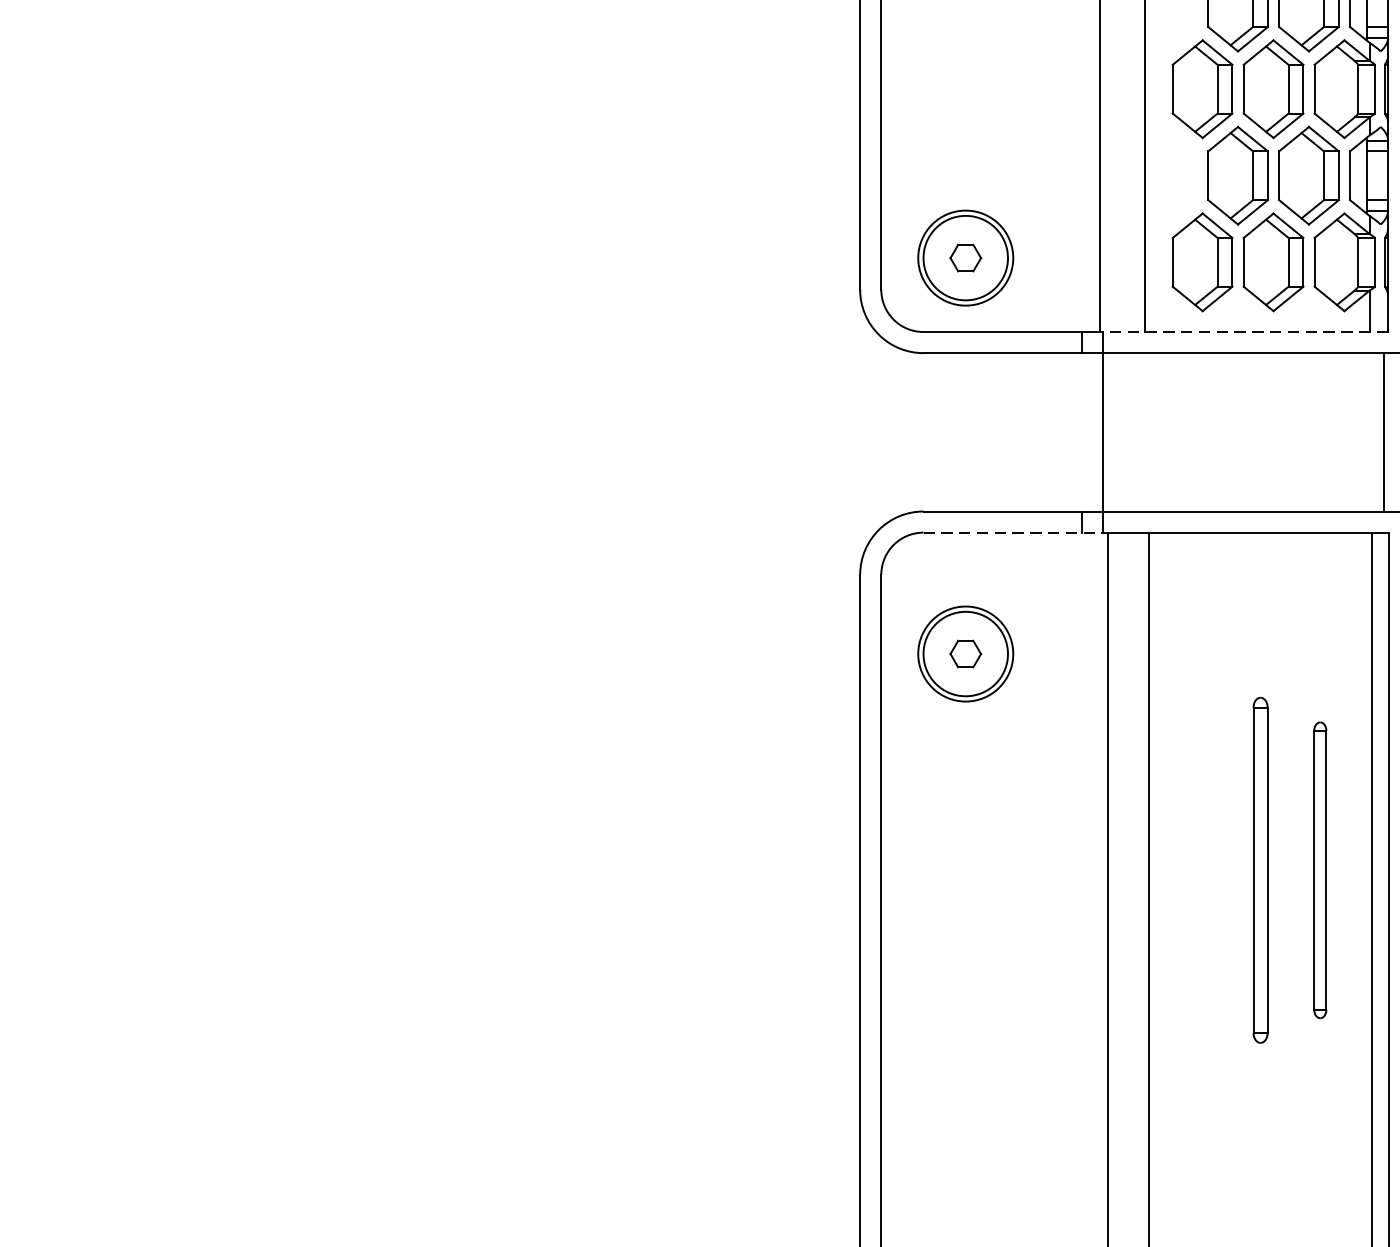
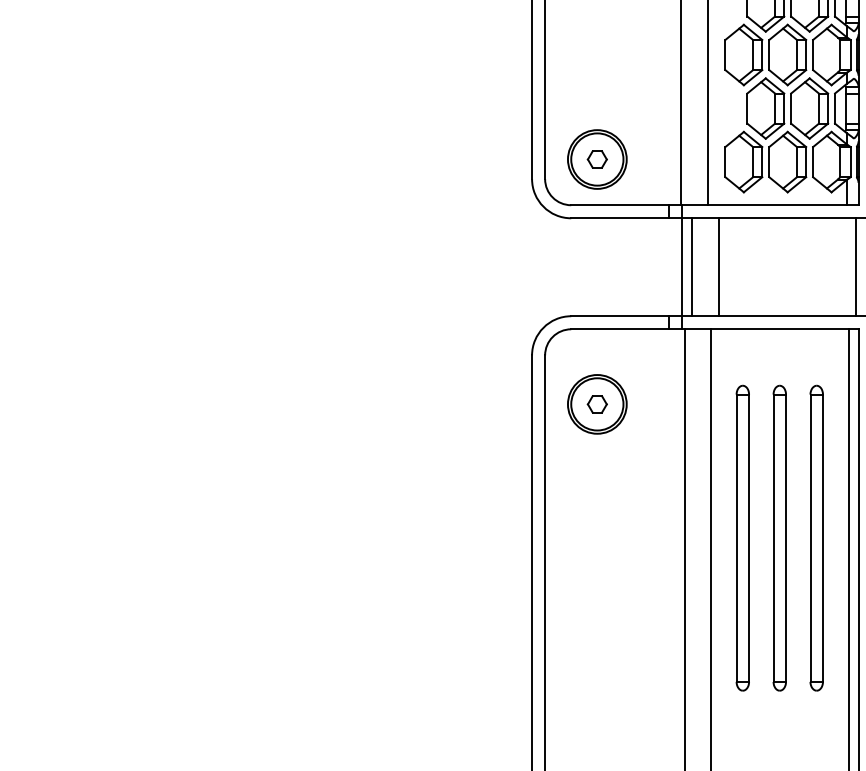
line: (1244, 332) -> (769, 205), dashed -> solid
line: (1117, 432) -> (691, 267), added
line: (1163, 432) -> (719, 267), added
line: (1016, 532) -> (628, 329), dashed -> solid
part: (1200, 869) -> (742, 537), added
part: (1260, 869) -> (779, 537), size x1.43
part: (1320, 869) -> (816, 537), size x1.67

